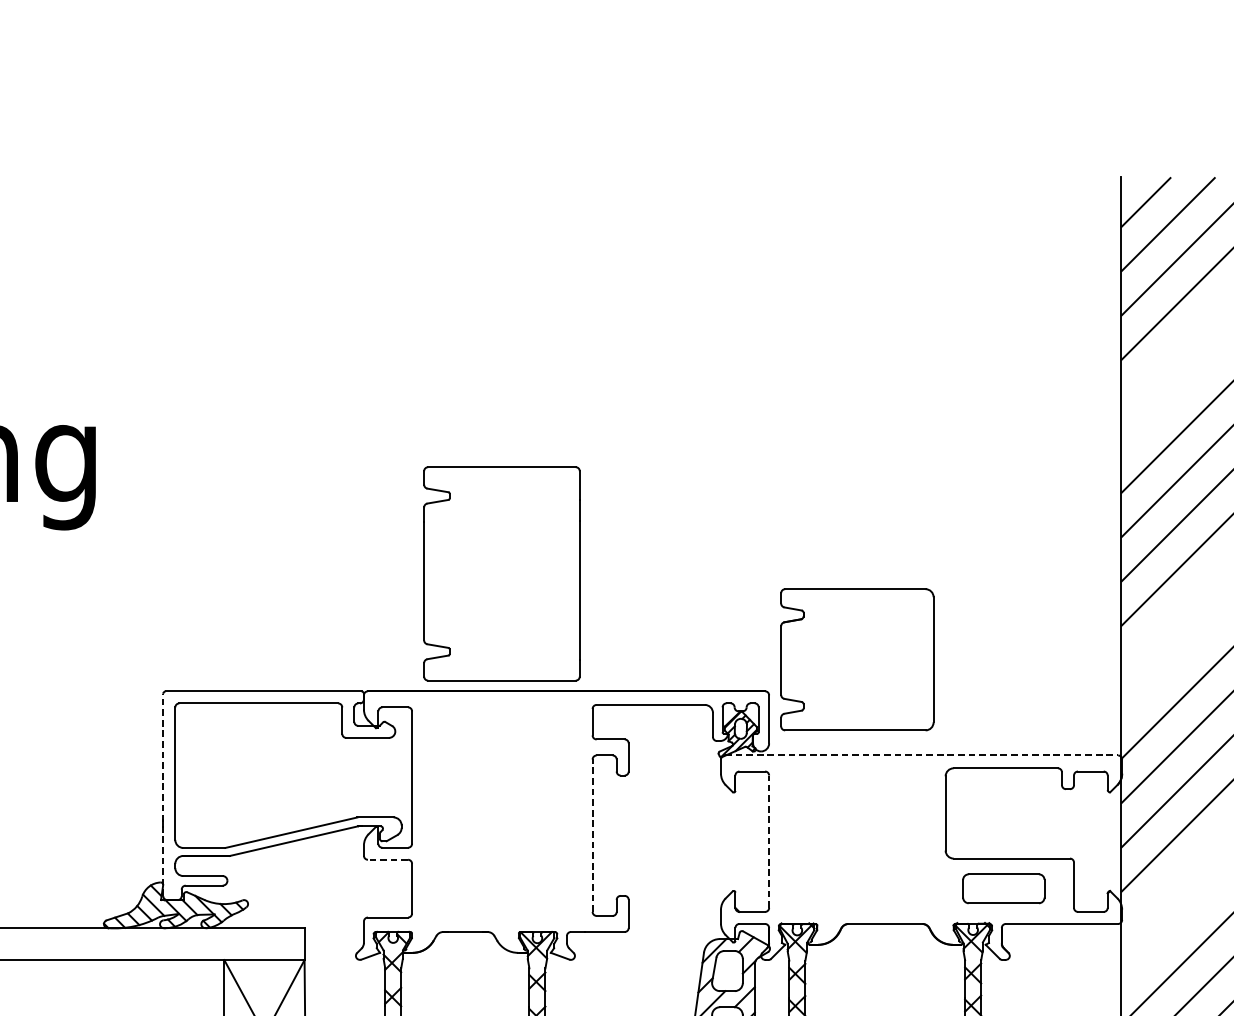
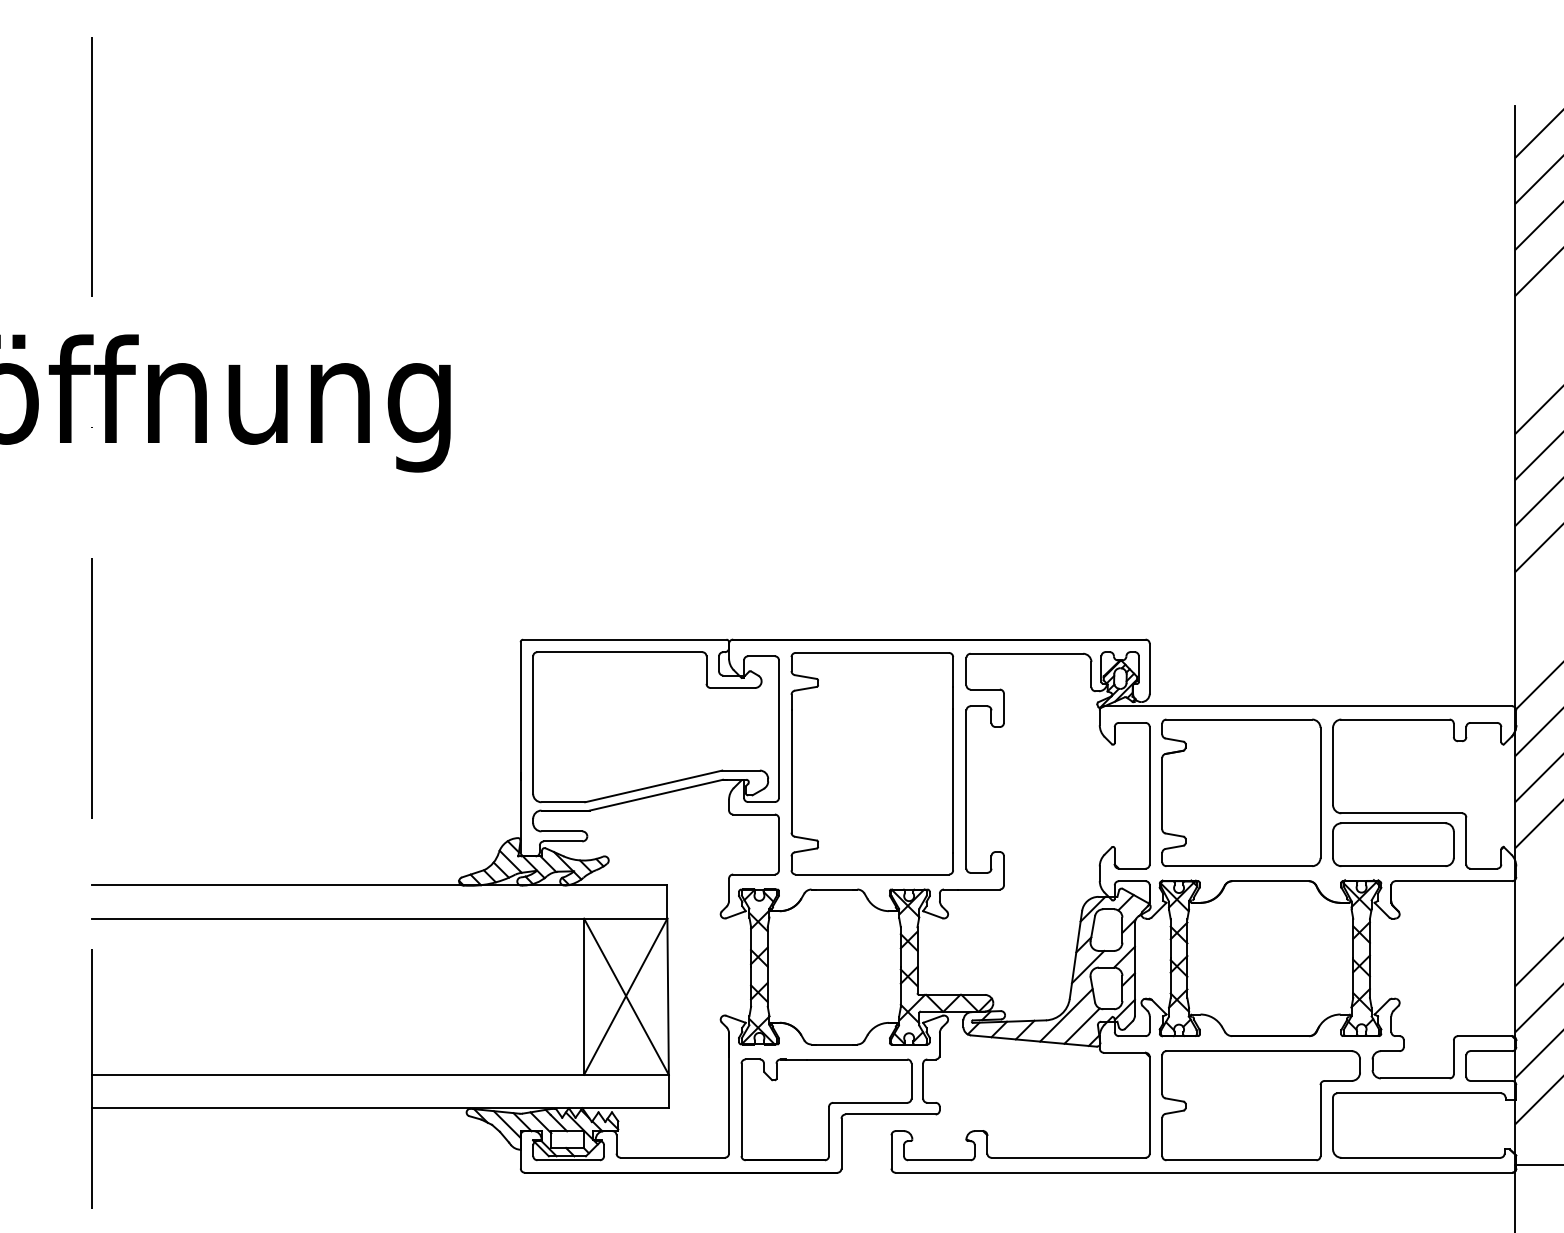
part: (501, 573) -> (871, 763), moved
part: (857, 659) -> (1241, 792), moved
line: (922, 755) -> (1308, 706), dashed -> solid
line: (163, 794) -> (520, 746), dashed -> solid
line: (592, 835) -> (966, 789), dashed -> solid
line: (768, 841) -> (1149, 795), dashed -> solid
line: (388, 859) -> (754, 814), dashed -> solid
part: (1003, 888) -> (1393, 844), size x1.43

